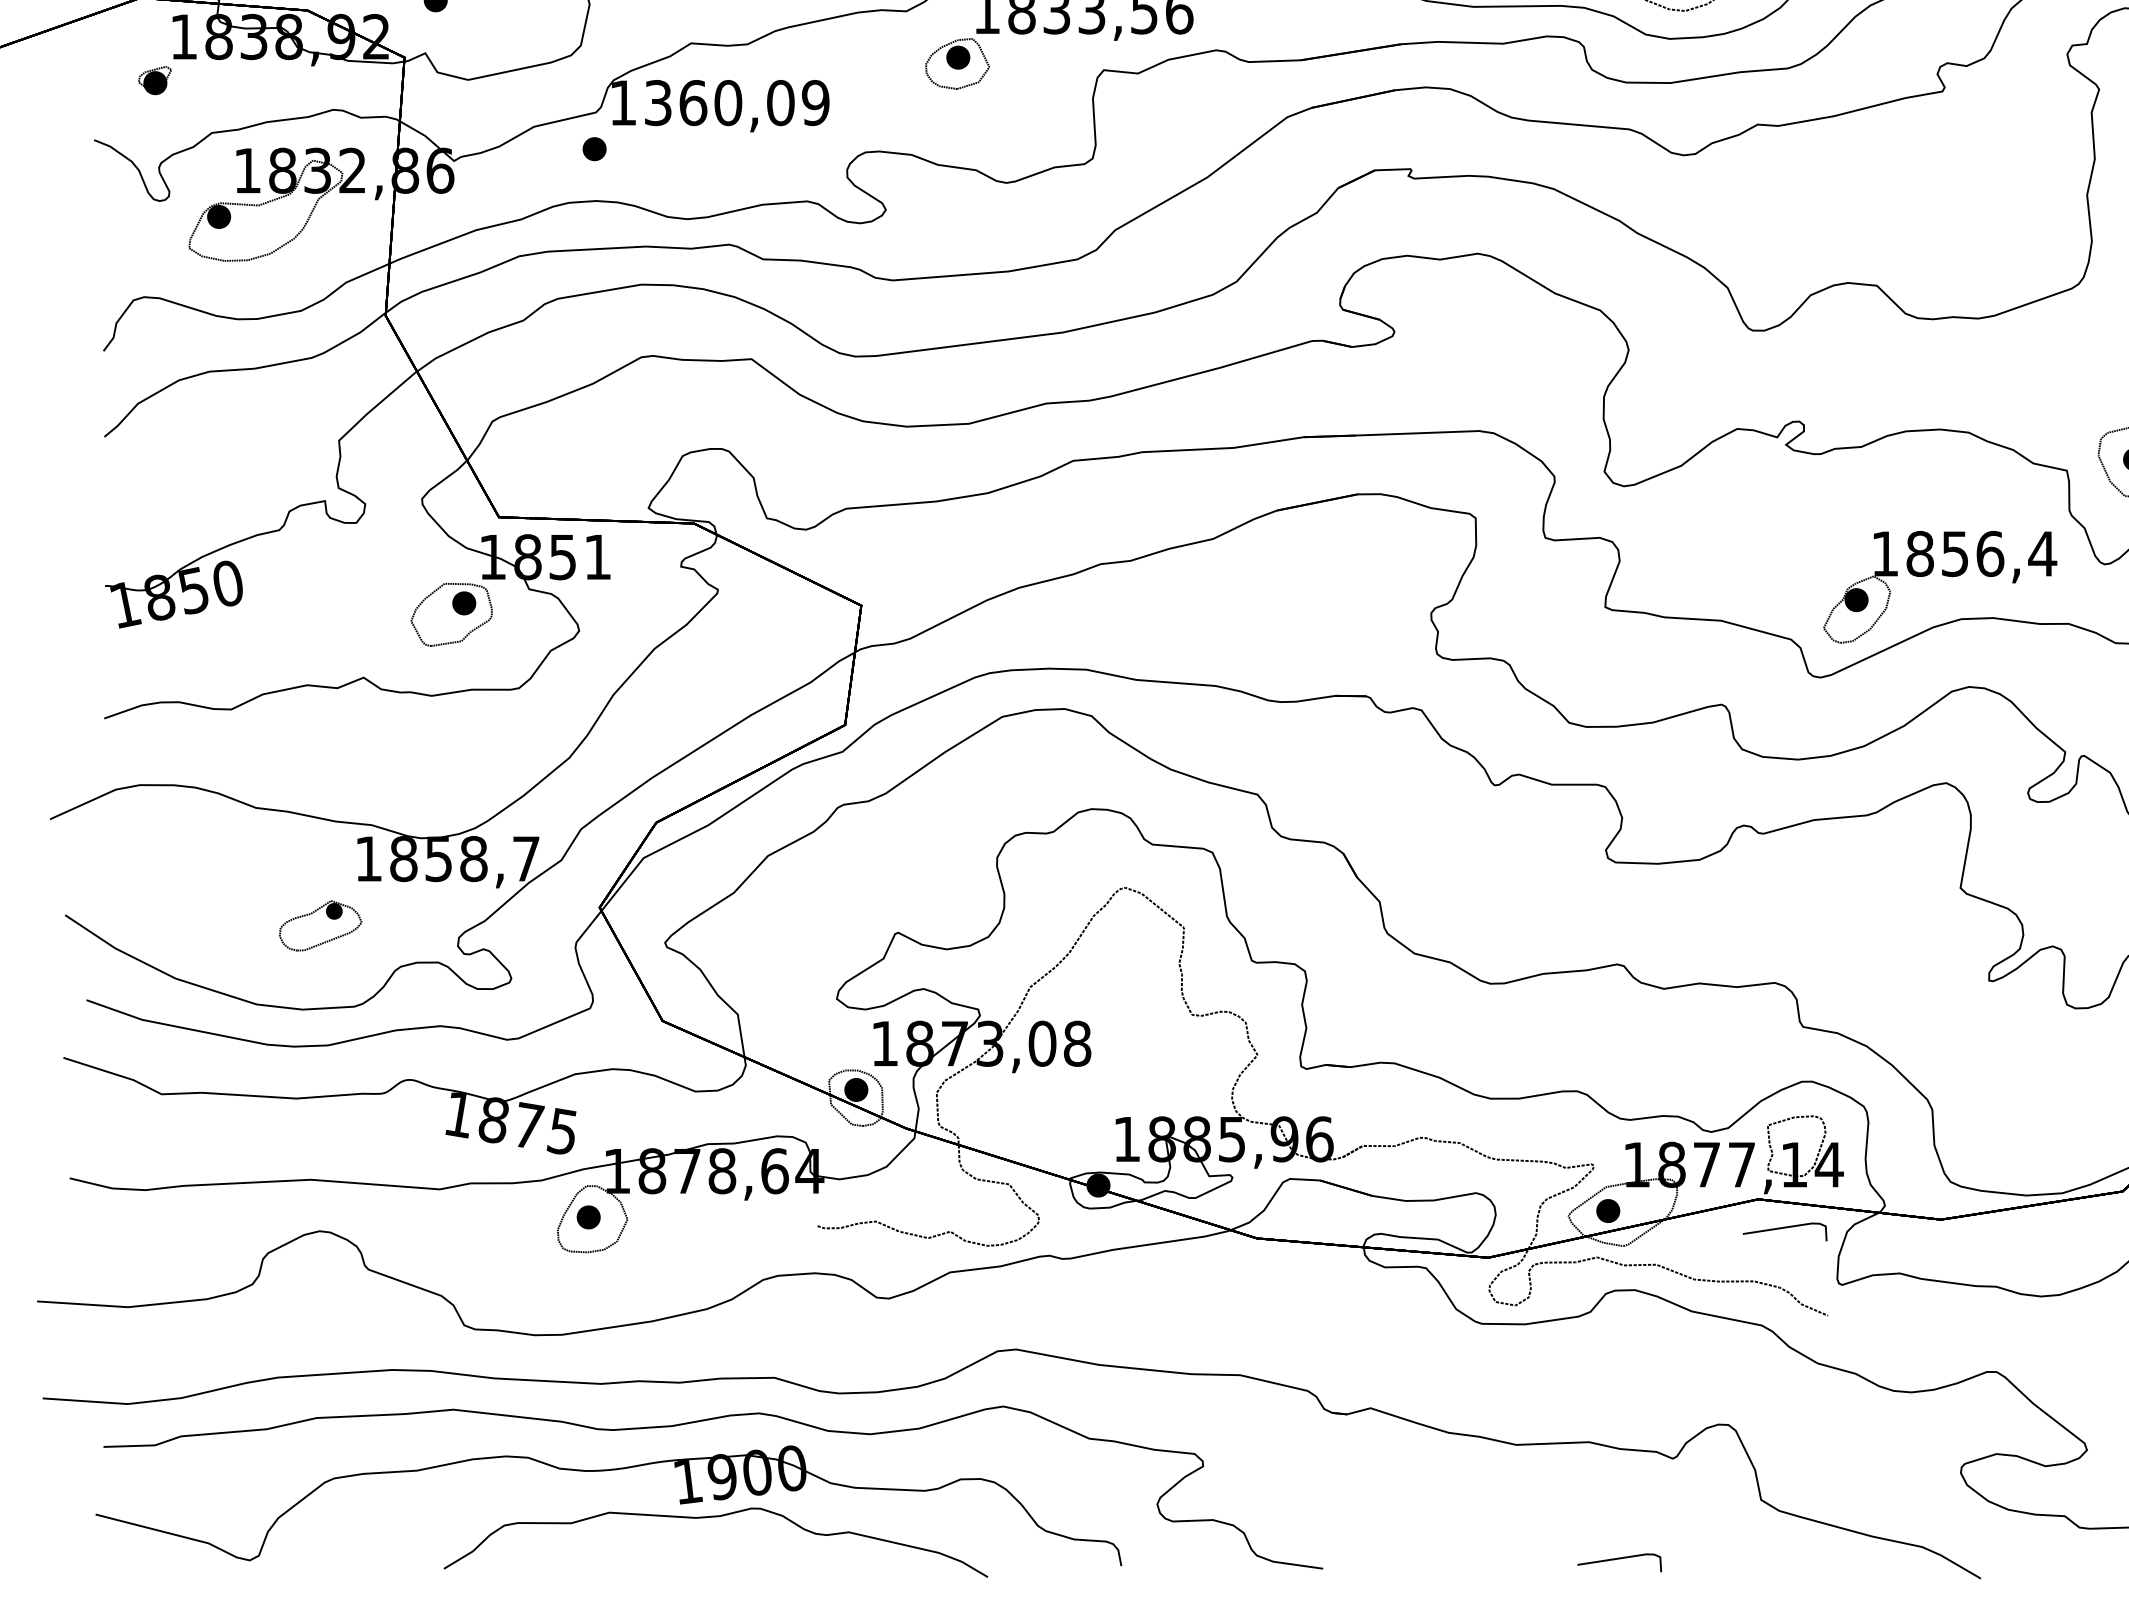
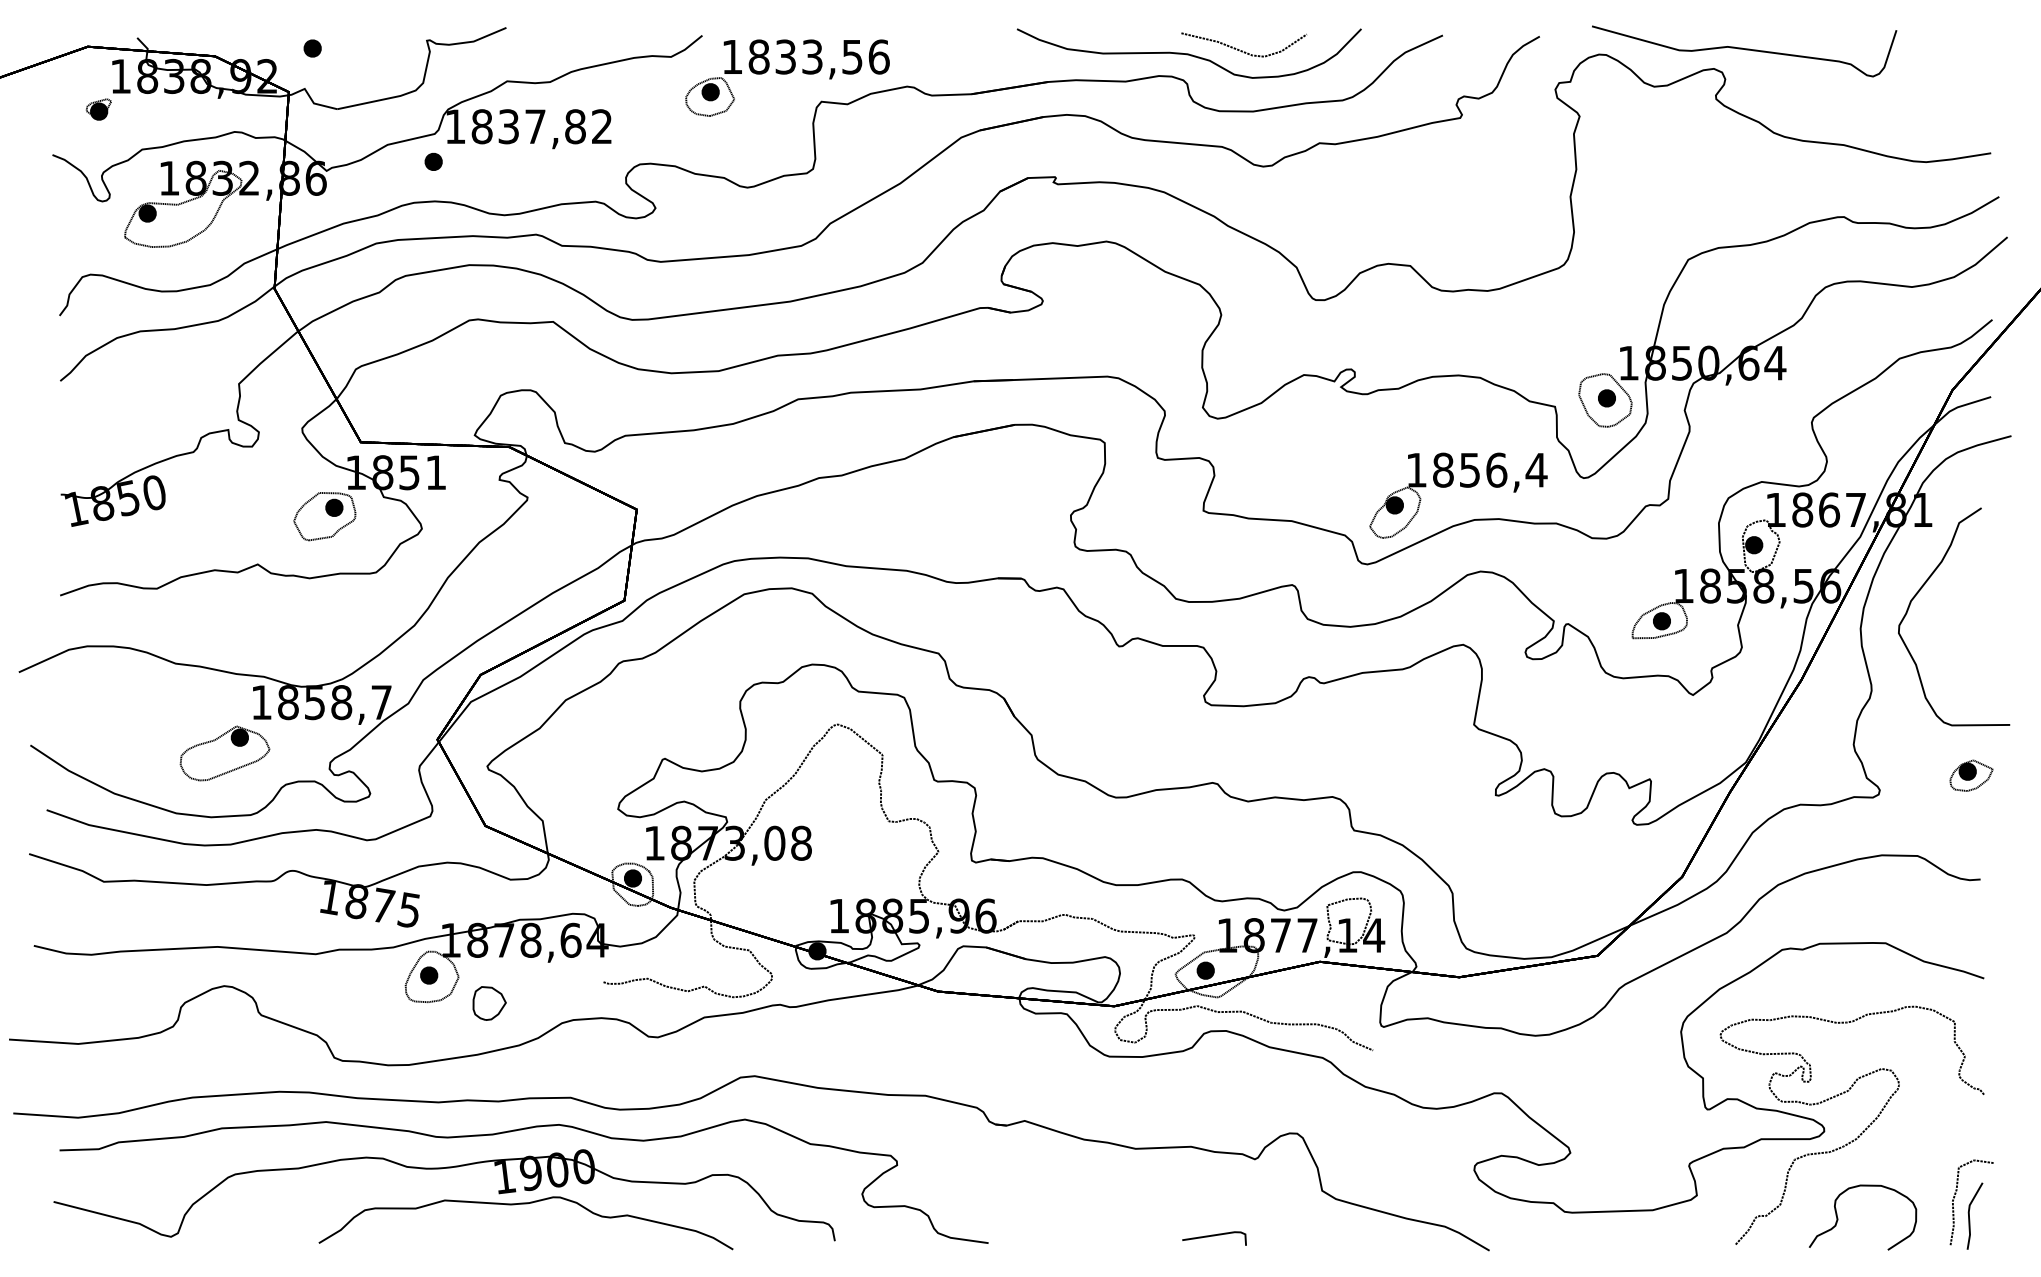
text: (736, 102) -> (541, 126), 1360,09 -> 1837,82
part: (319, 925) -> (224, 753), size x1.43
part: (1785, 1231) -> (1340, 986), removed
part: (667, 1254) -> (489, 1003), added

